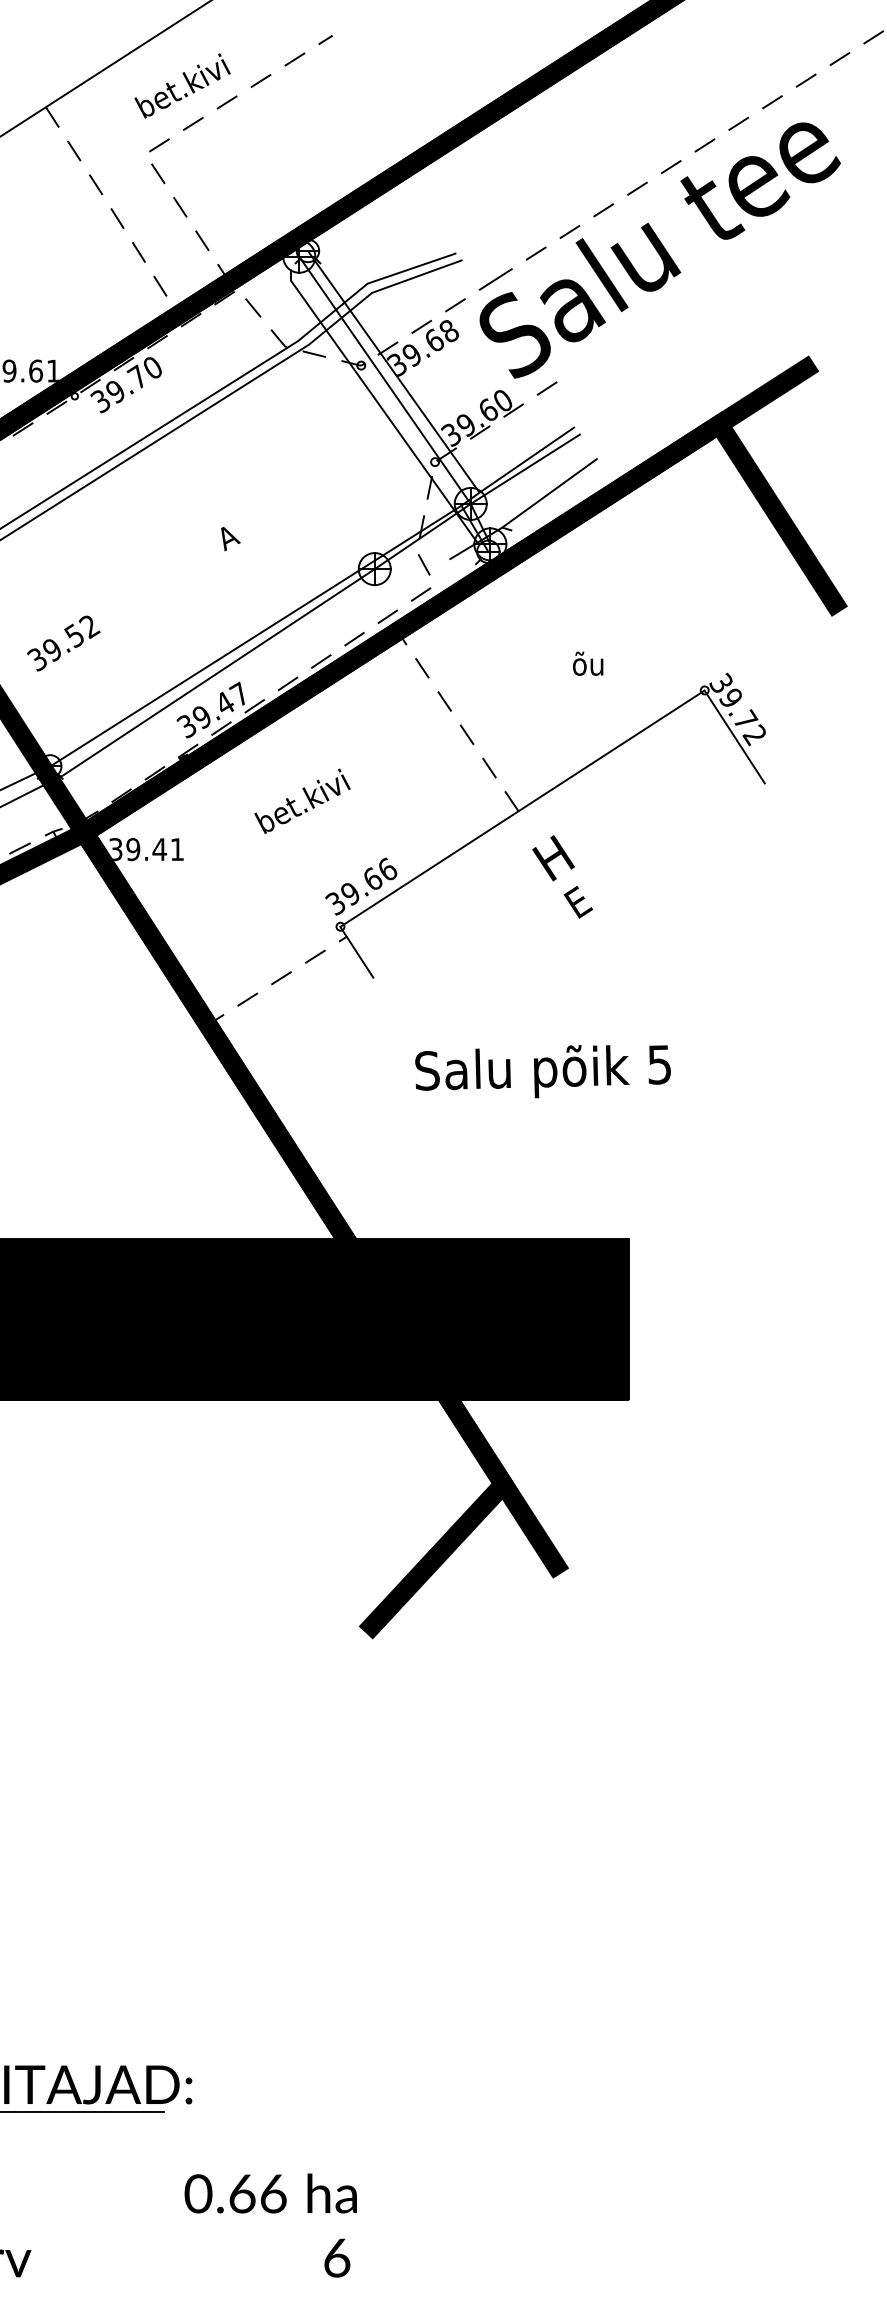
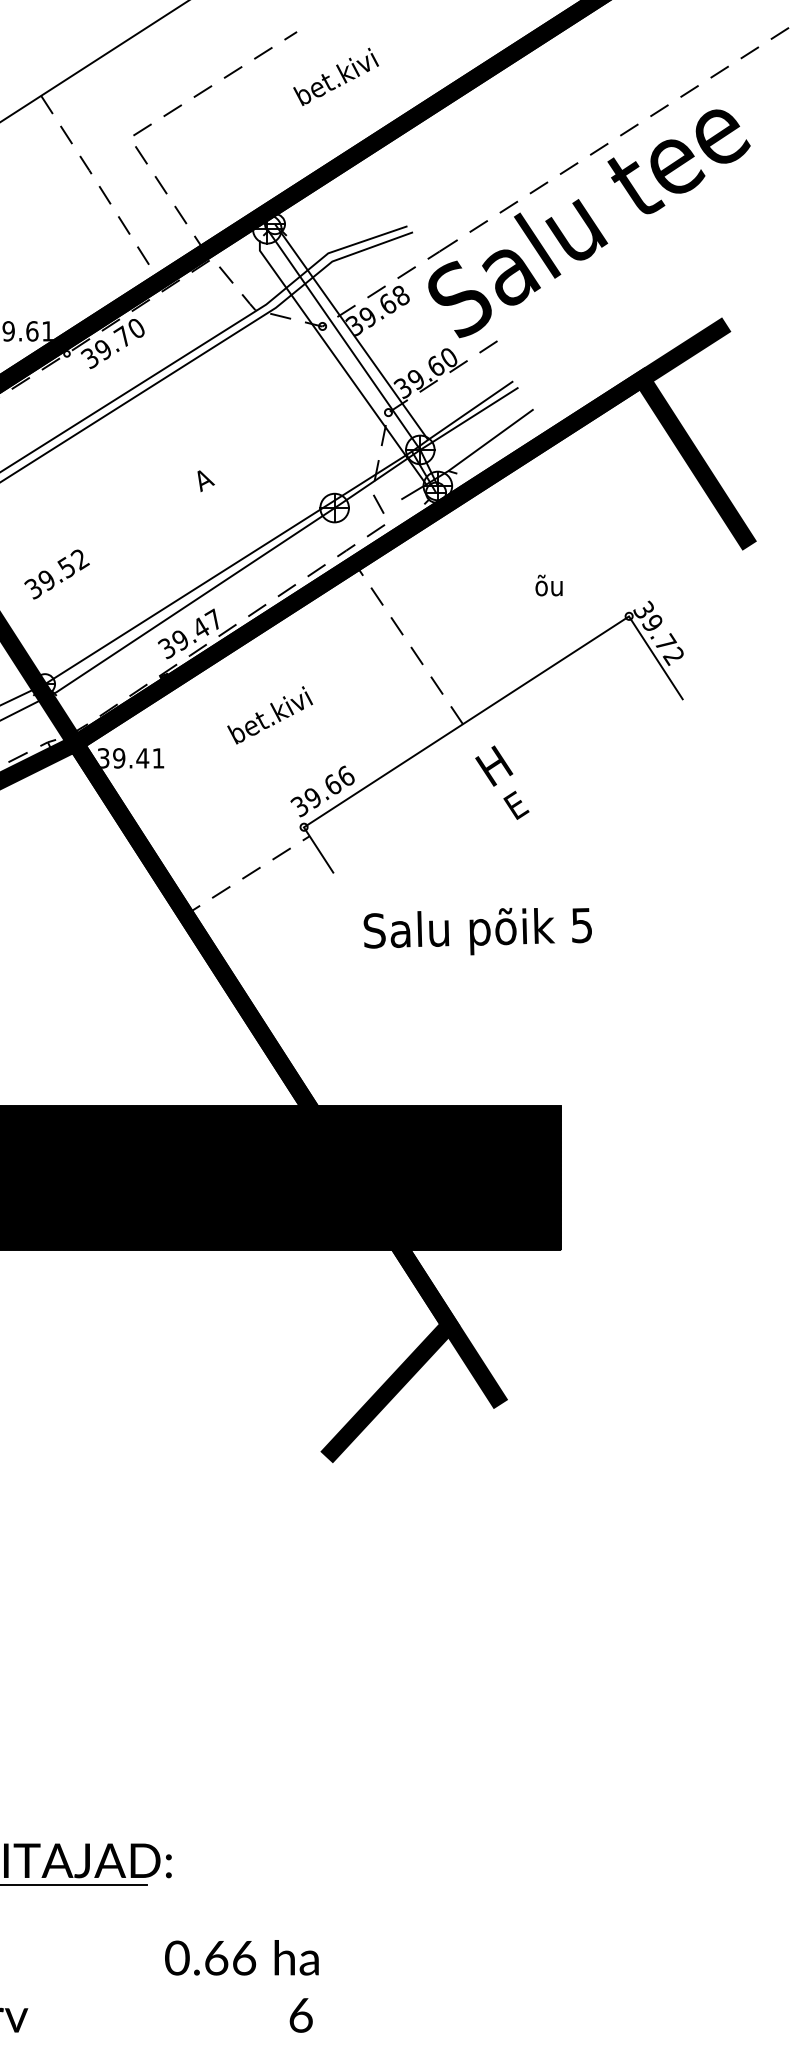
text: (181, 85) -> (335, 76), moved
text: (587, 663) -> (548, 585), moved
text: (542, 1071) -> (477, 931), moved

